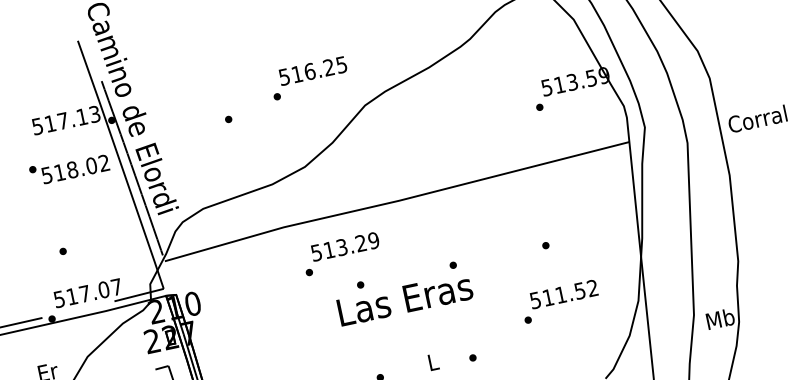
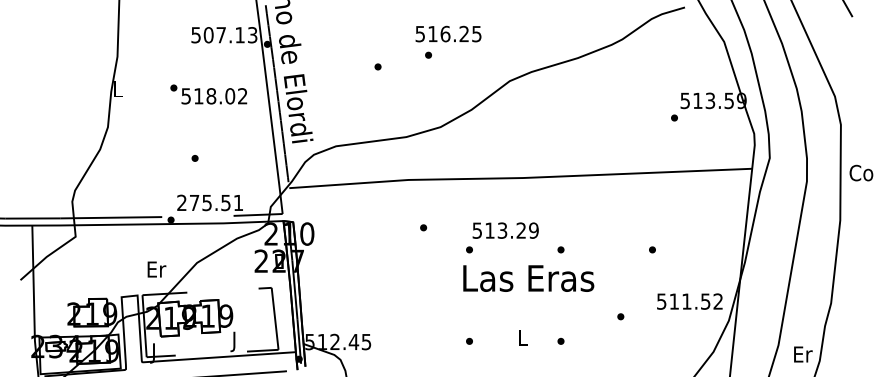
text: (312, 70) -> (448, 33), moved
text: (50, 124) -> (208, 35), 517.13 -> 507.13
text: (69, 168) -> (208, 94), moved
text: (345, 246) -> (505, 230), moved
text: (88, 292) -> (210, 202), 517.07 -> 275.51
text: (563, 294) -> (689, 301), moved
text: (404, 299) -> (528, 278), moved
text: (720, 318) -> (802, 353), Mb -> Er

